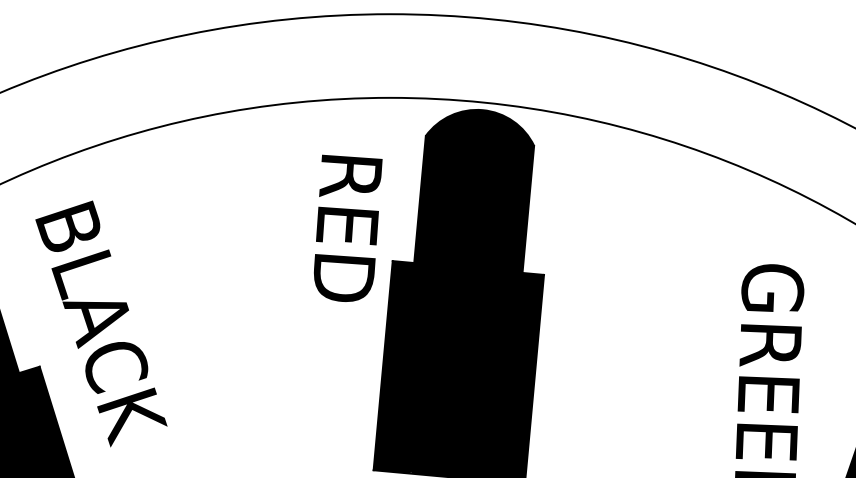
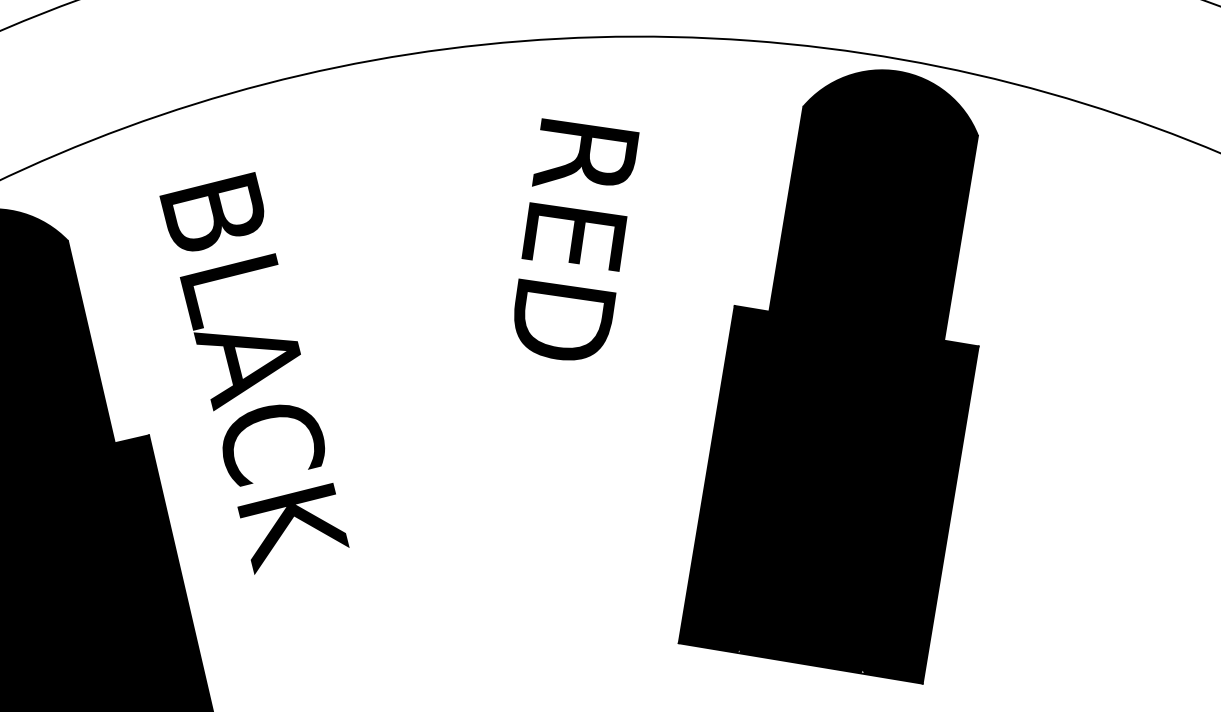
text: (348, 227) -> (576, 239), moved

